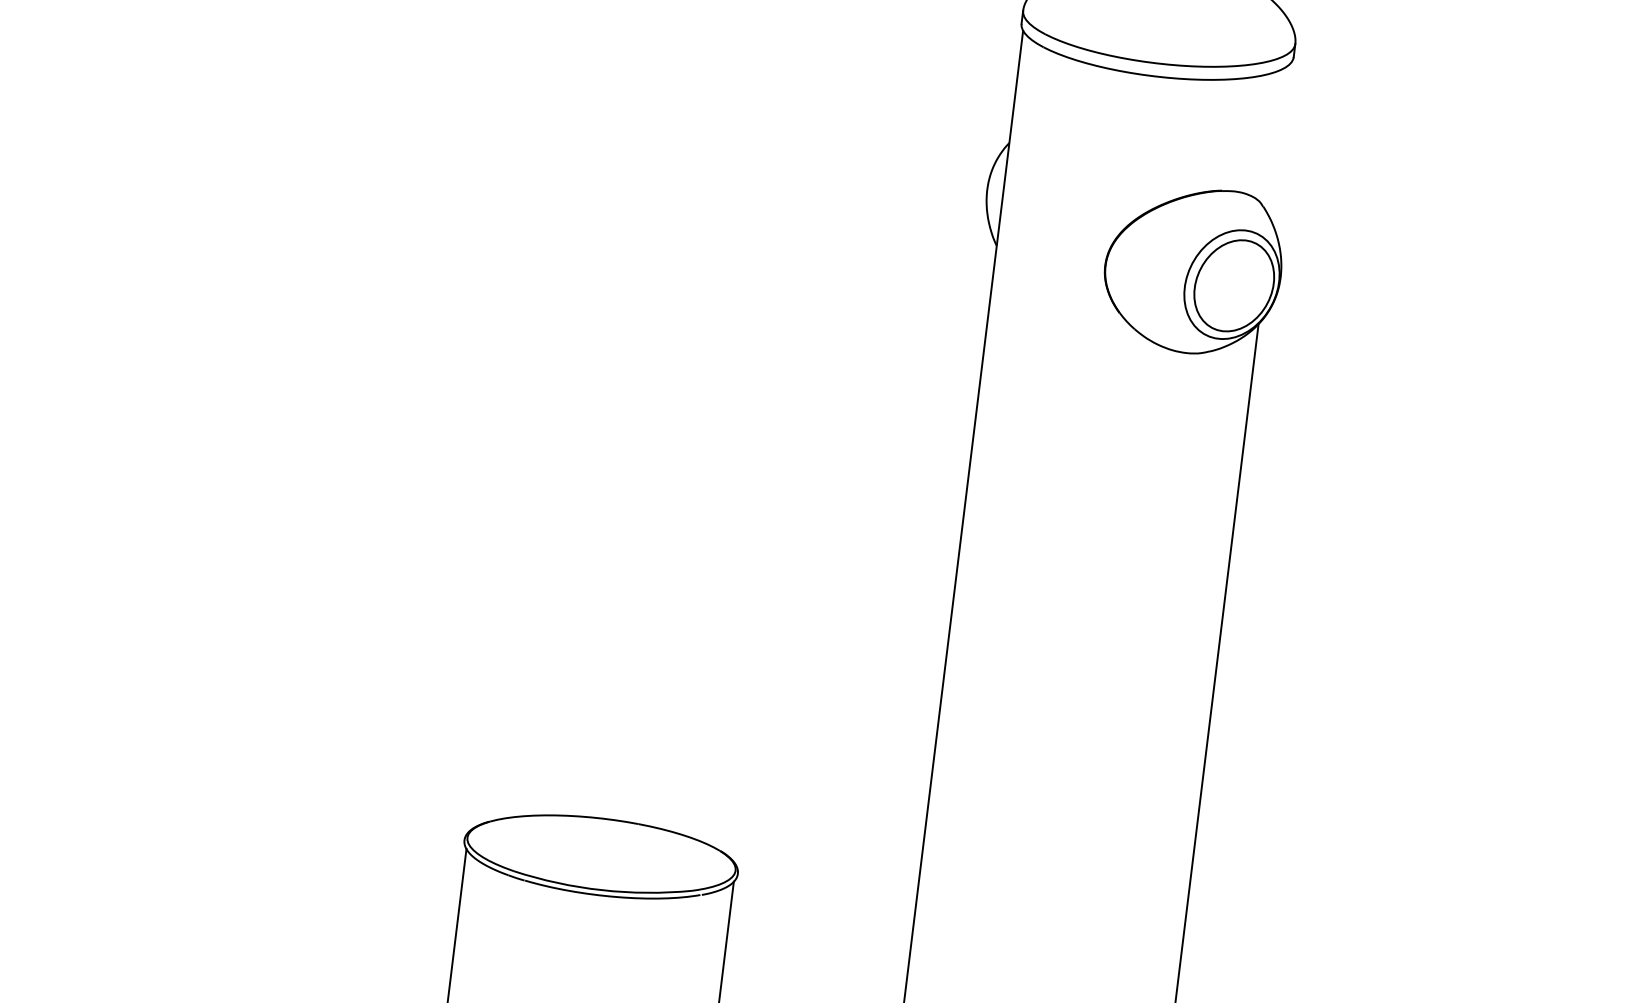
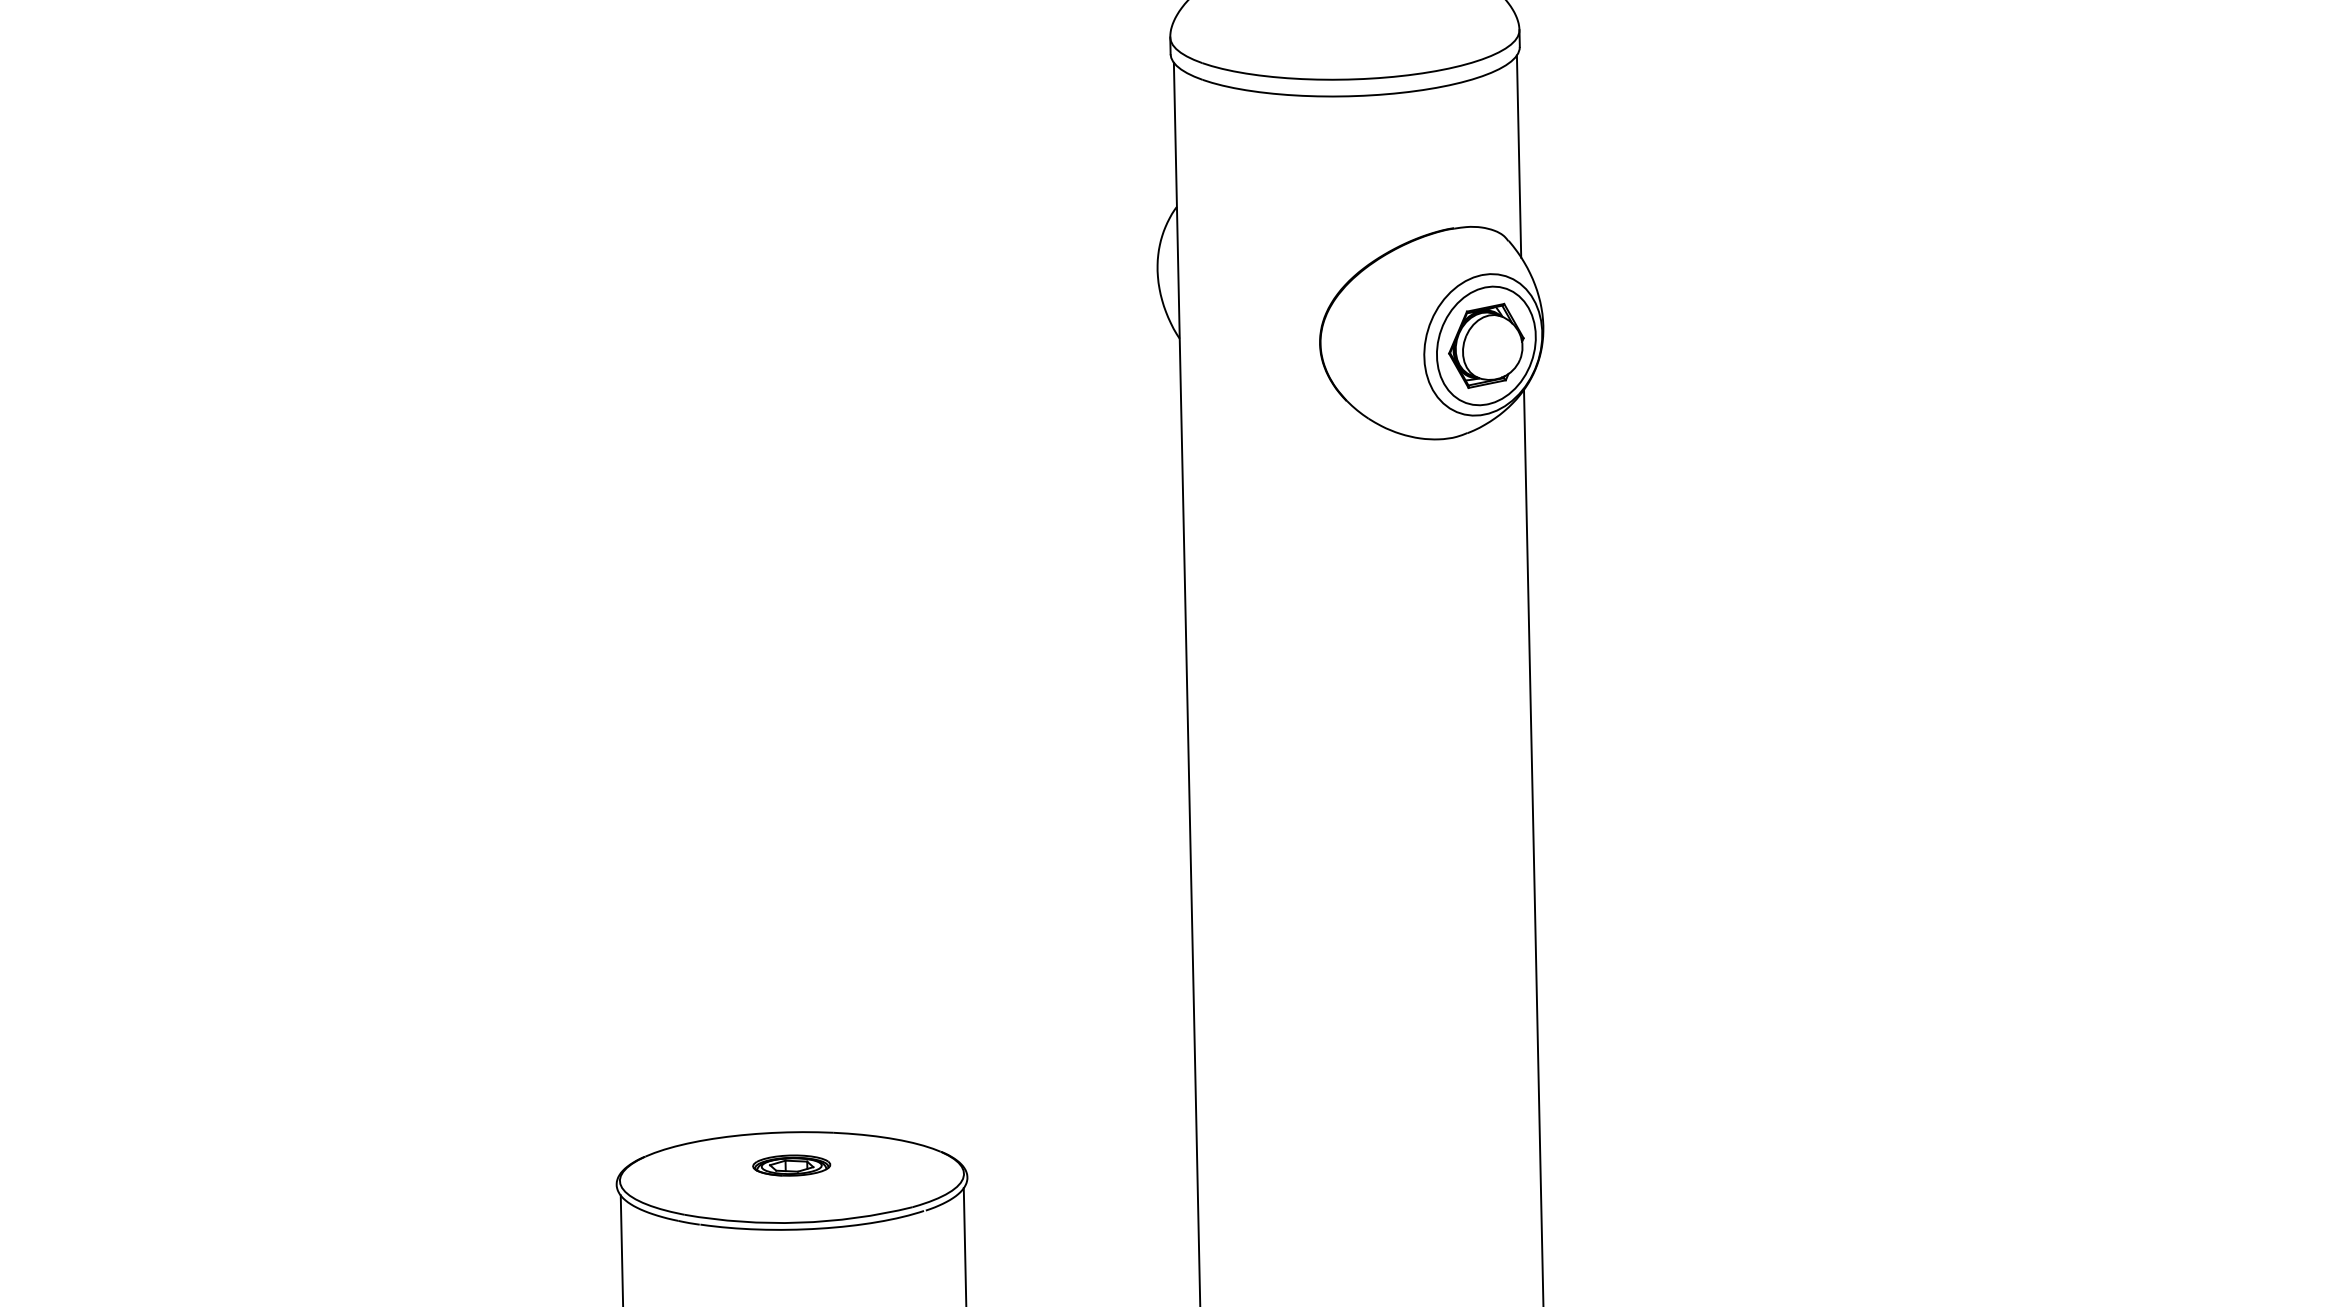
line: (1280, 142) -> (1518, 156), added
part: (1234, 285) -> (1486, 345), added
part: (602, 844) -> (791, 1165), added

